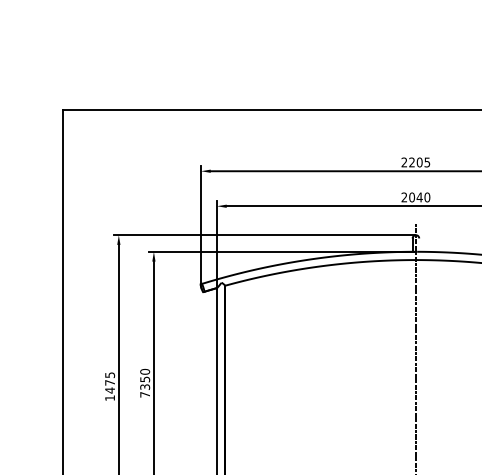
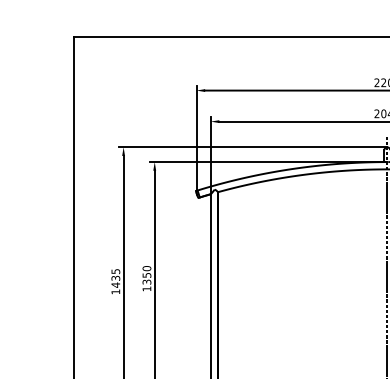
text: (110, 382) -> (116, 278), 1475 -> 1435
text: (144, 394) -> (146, 288), 7350 -> 1350

